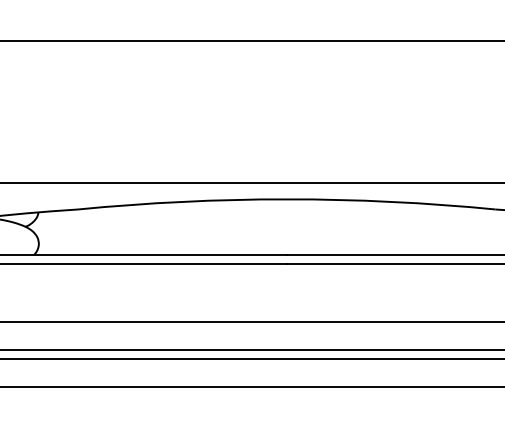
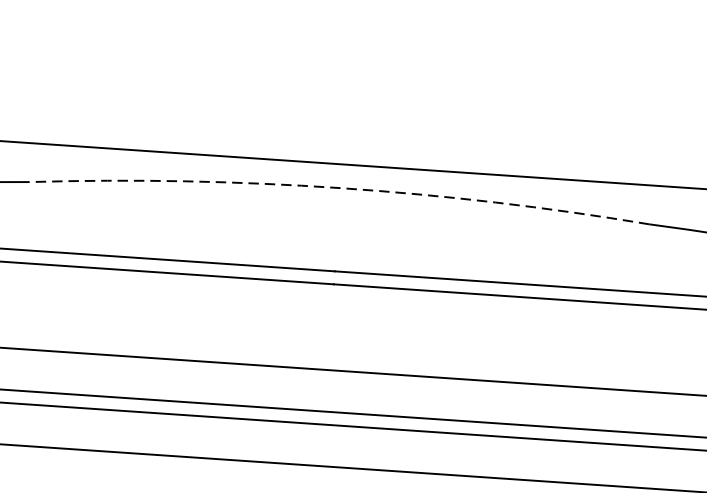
arc: (286, 199) -> (340, 188), solid -> dashed

